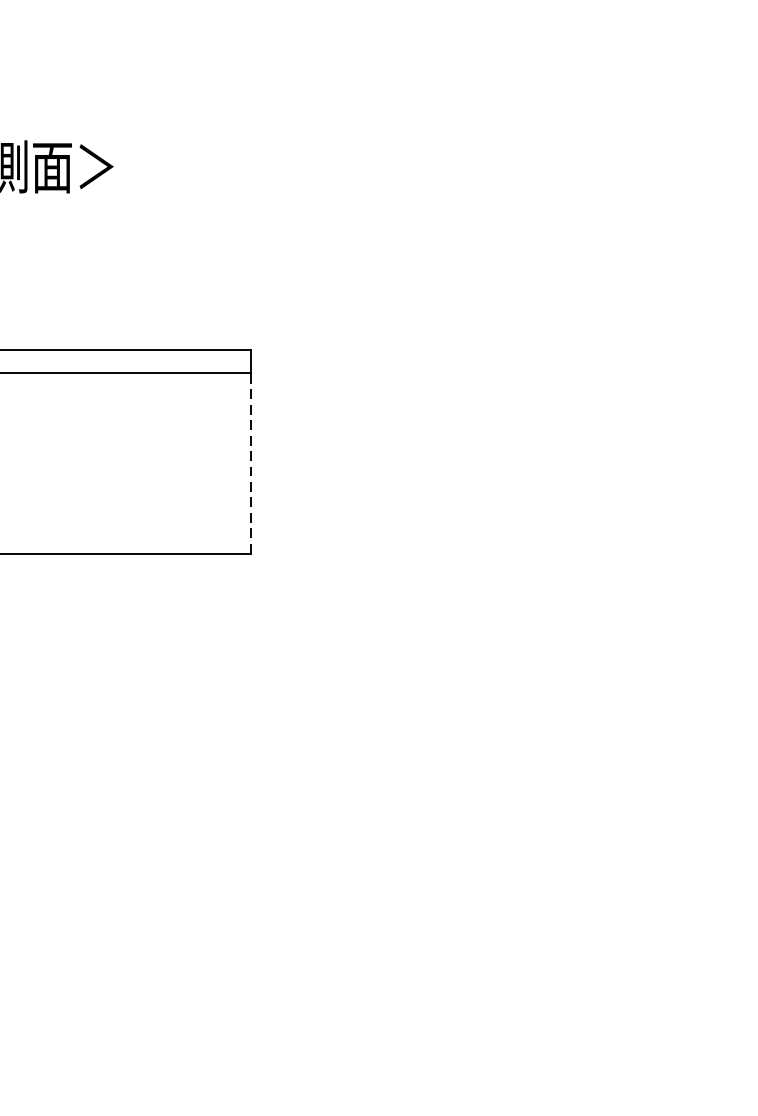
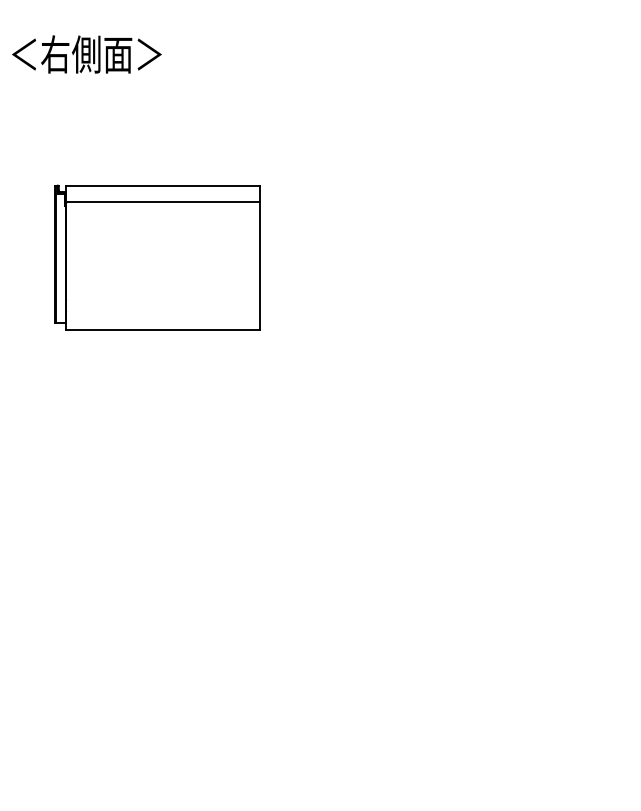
line: (250, 462) -> (259, 265), dashed -> solid

